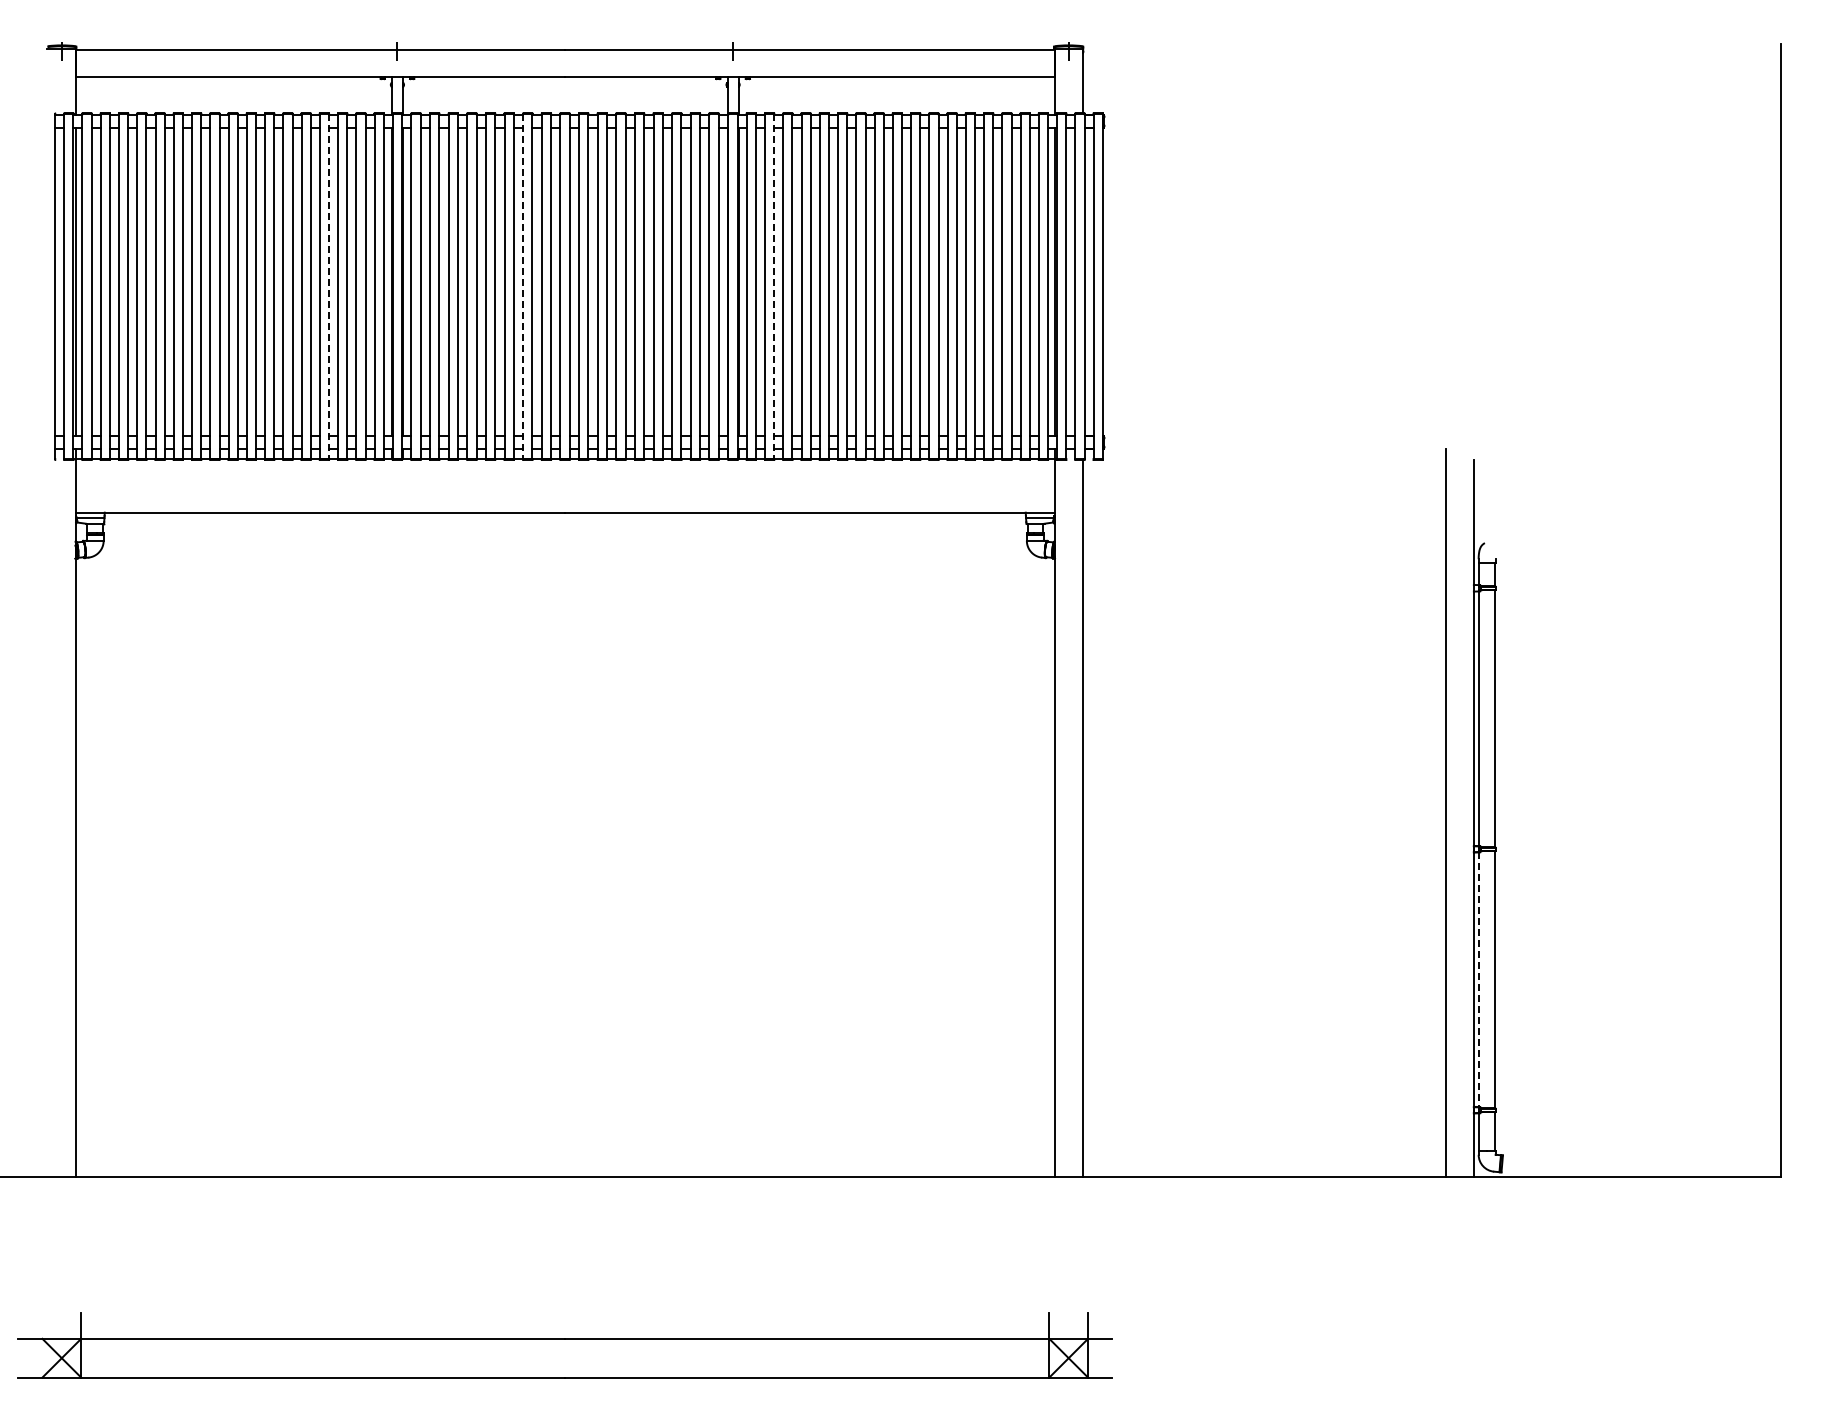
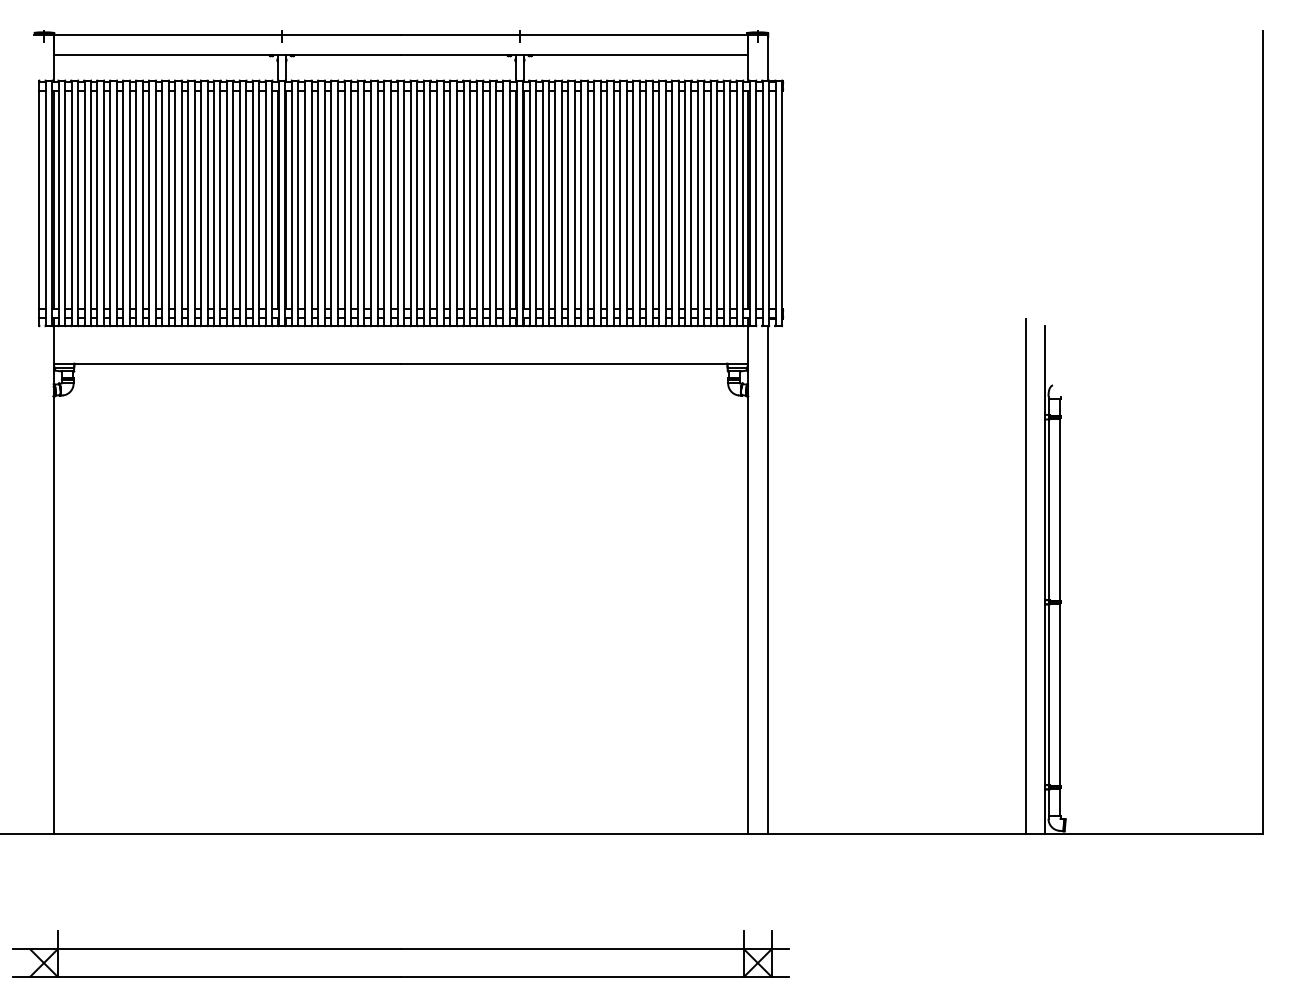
line: (329, 287) -> (233, 203), dashed -> solid
line: (523, 287) -> (371, 203), dashed -> solid
line: (774, 287) -> (549, 203), dashed -> solid
line: (1479, 980) -> (1049, 695), dashed -> solid

